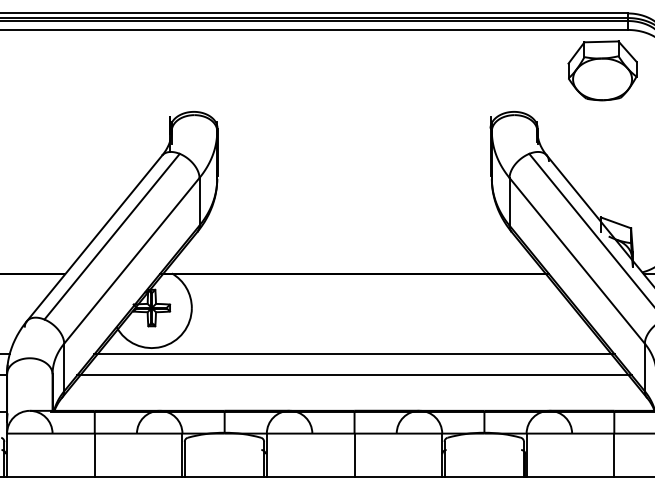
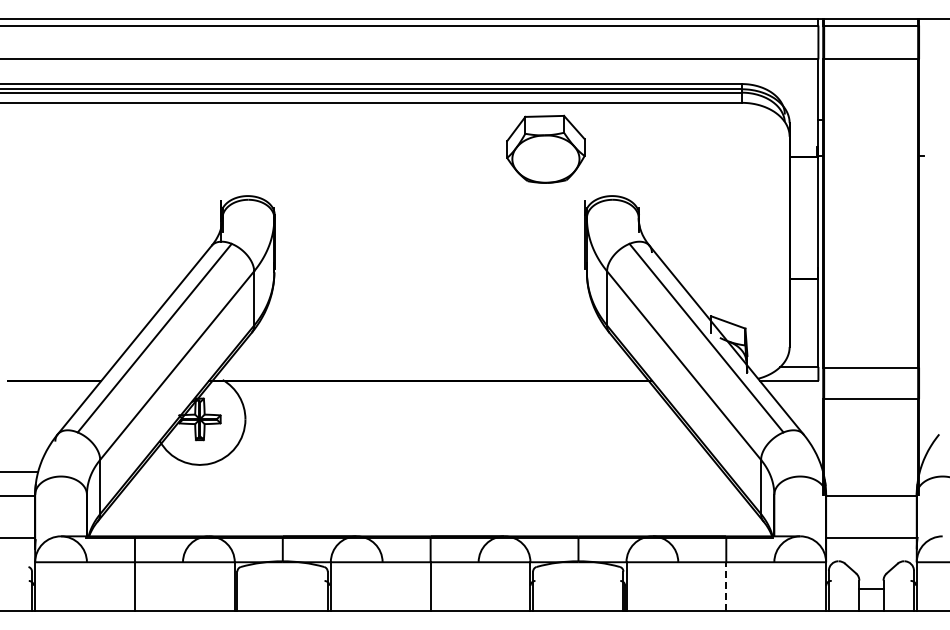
part: (602, 70) -> (545, 148), moved
line: (354, 354) -> (430, 472), removed
line: (354, 375) -> (430, 496), removed
line: (614, 454) -> (726, 586), solid -> dashed

